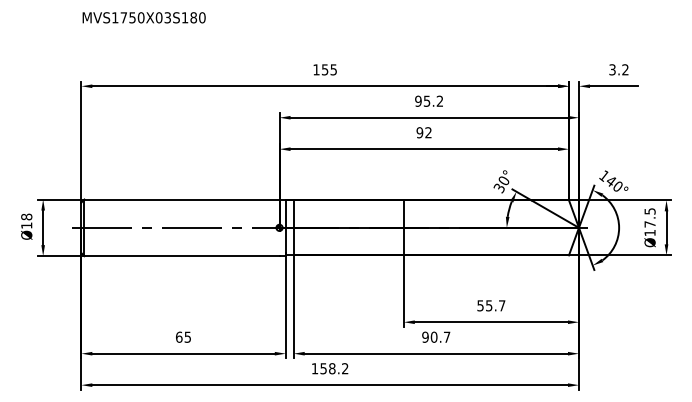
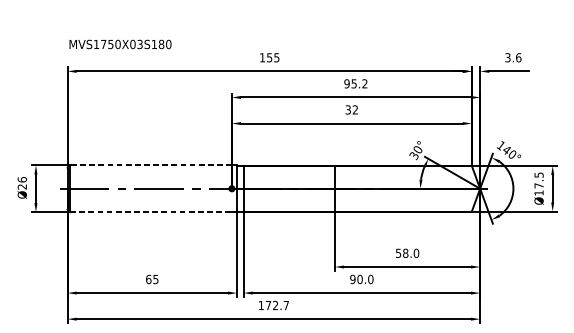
text: (143, 17) -> (119, 44), moved
text: (625, 69) -> (518, 57), 3.2 -> 3.6
text: (419, 132) -> (347, 109), 92 -> 32
line: (182, 199) -> (151, 165), solid -> dashed
text: (26, 220) -> (22, 182), Ø18 -> Ø26
line: (182, 256) -> (151, 212), solid -> dashed
text: (495, 305) -> (410, 253), 55.7 -> 58.0
text: (446, 336) -> (370, 278), 90.7 -> 90.0
text: (334, 368) -> (277, 305), 158.2 -> 172.7

